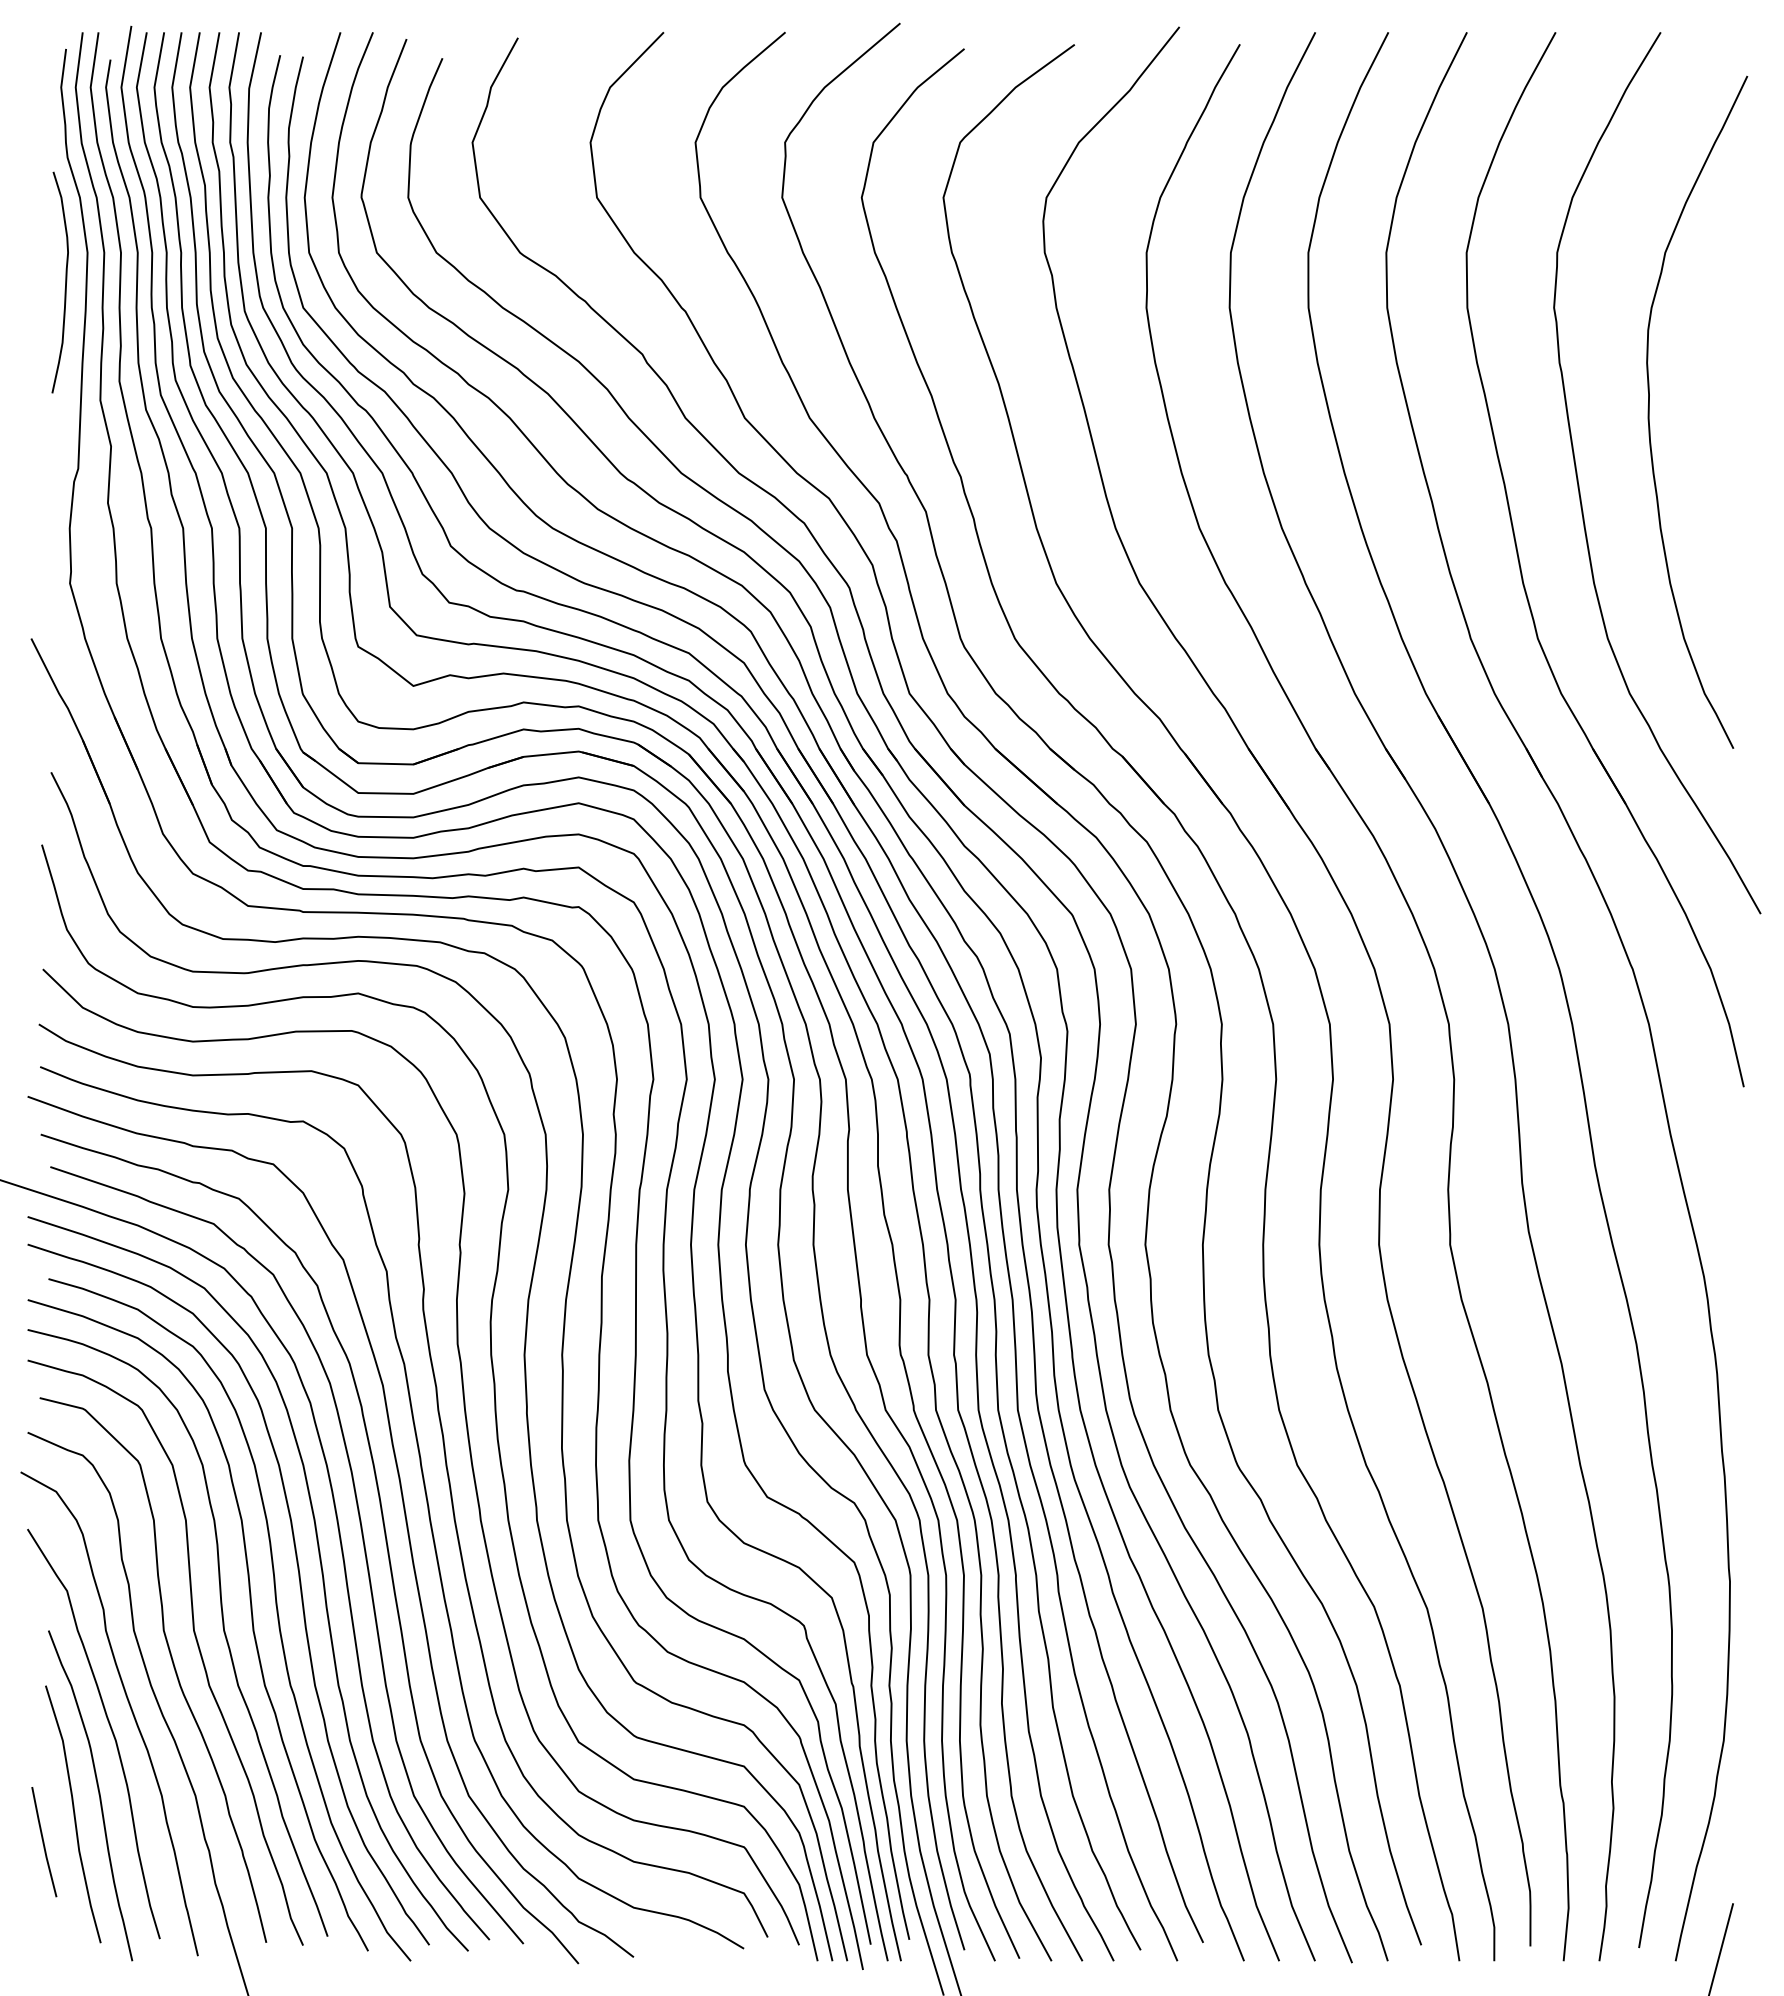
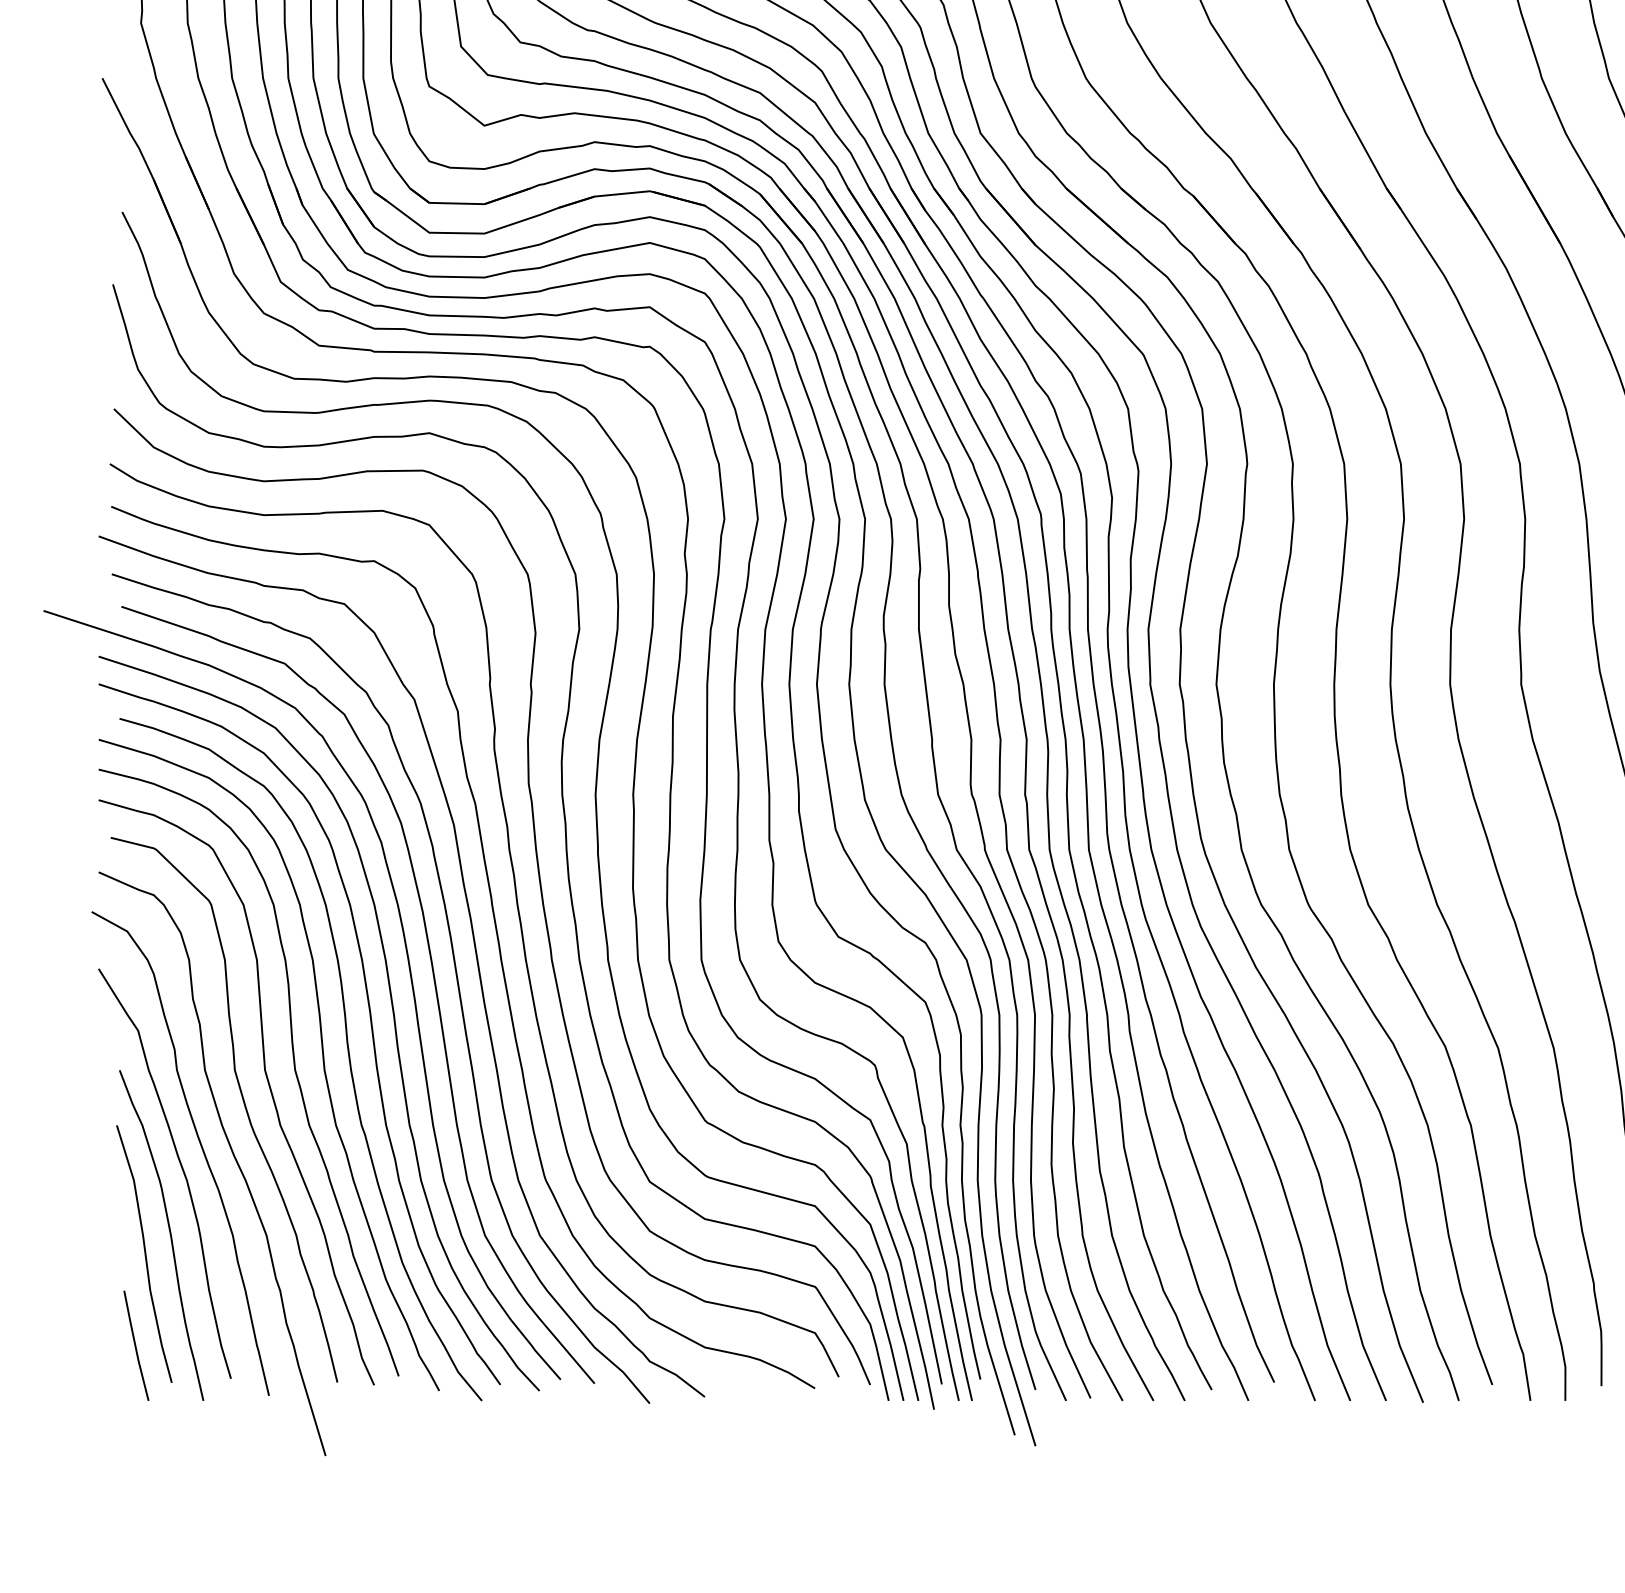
line: (44, 1842) -> (136, 1346), moved

